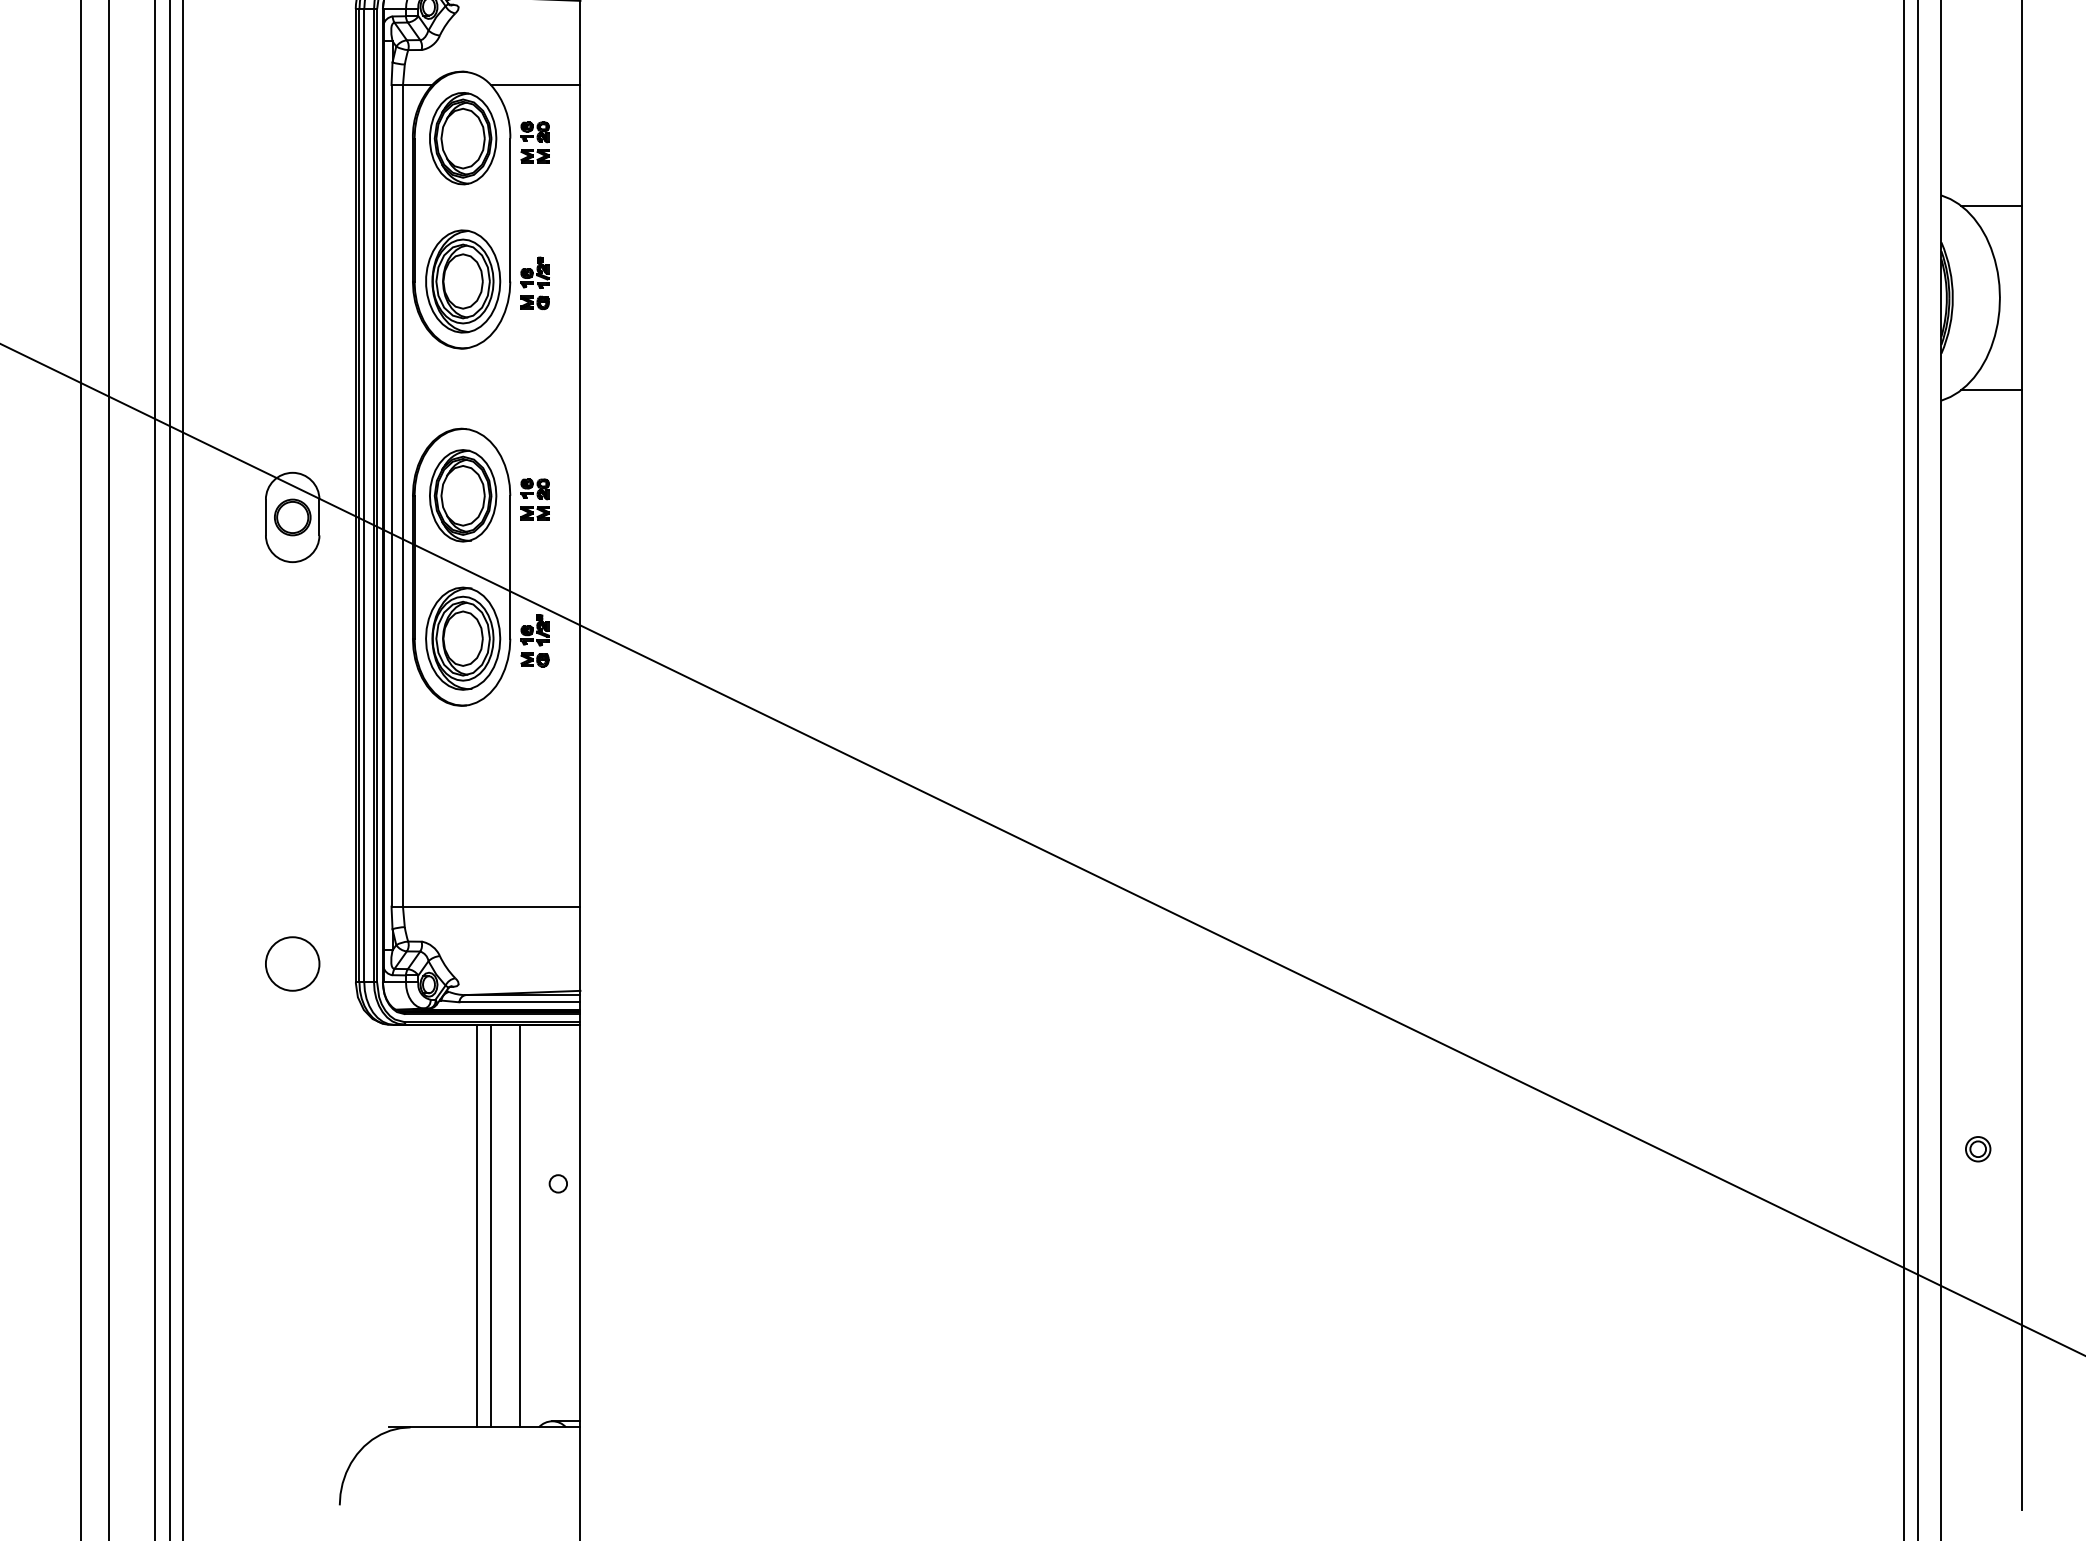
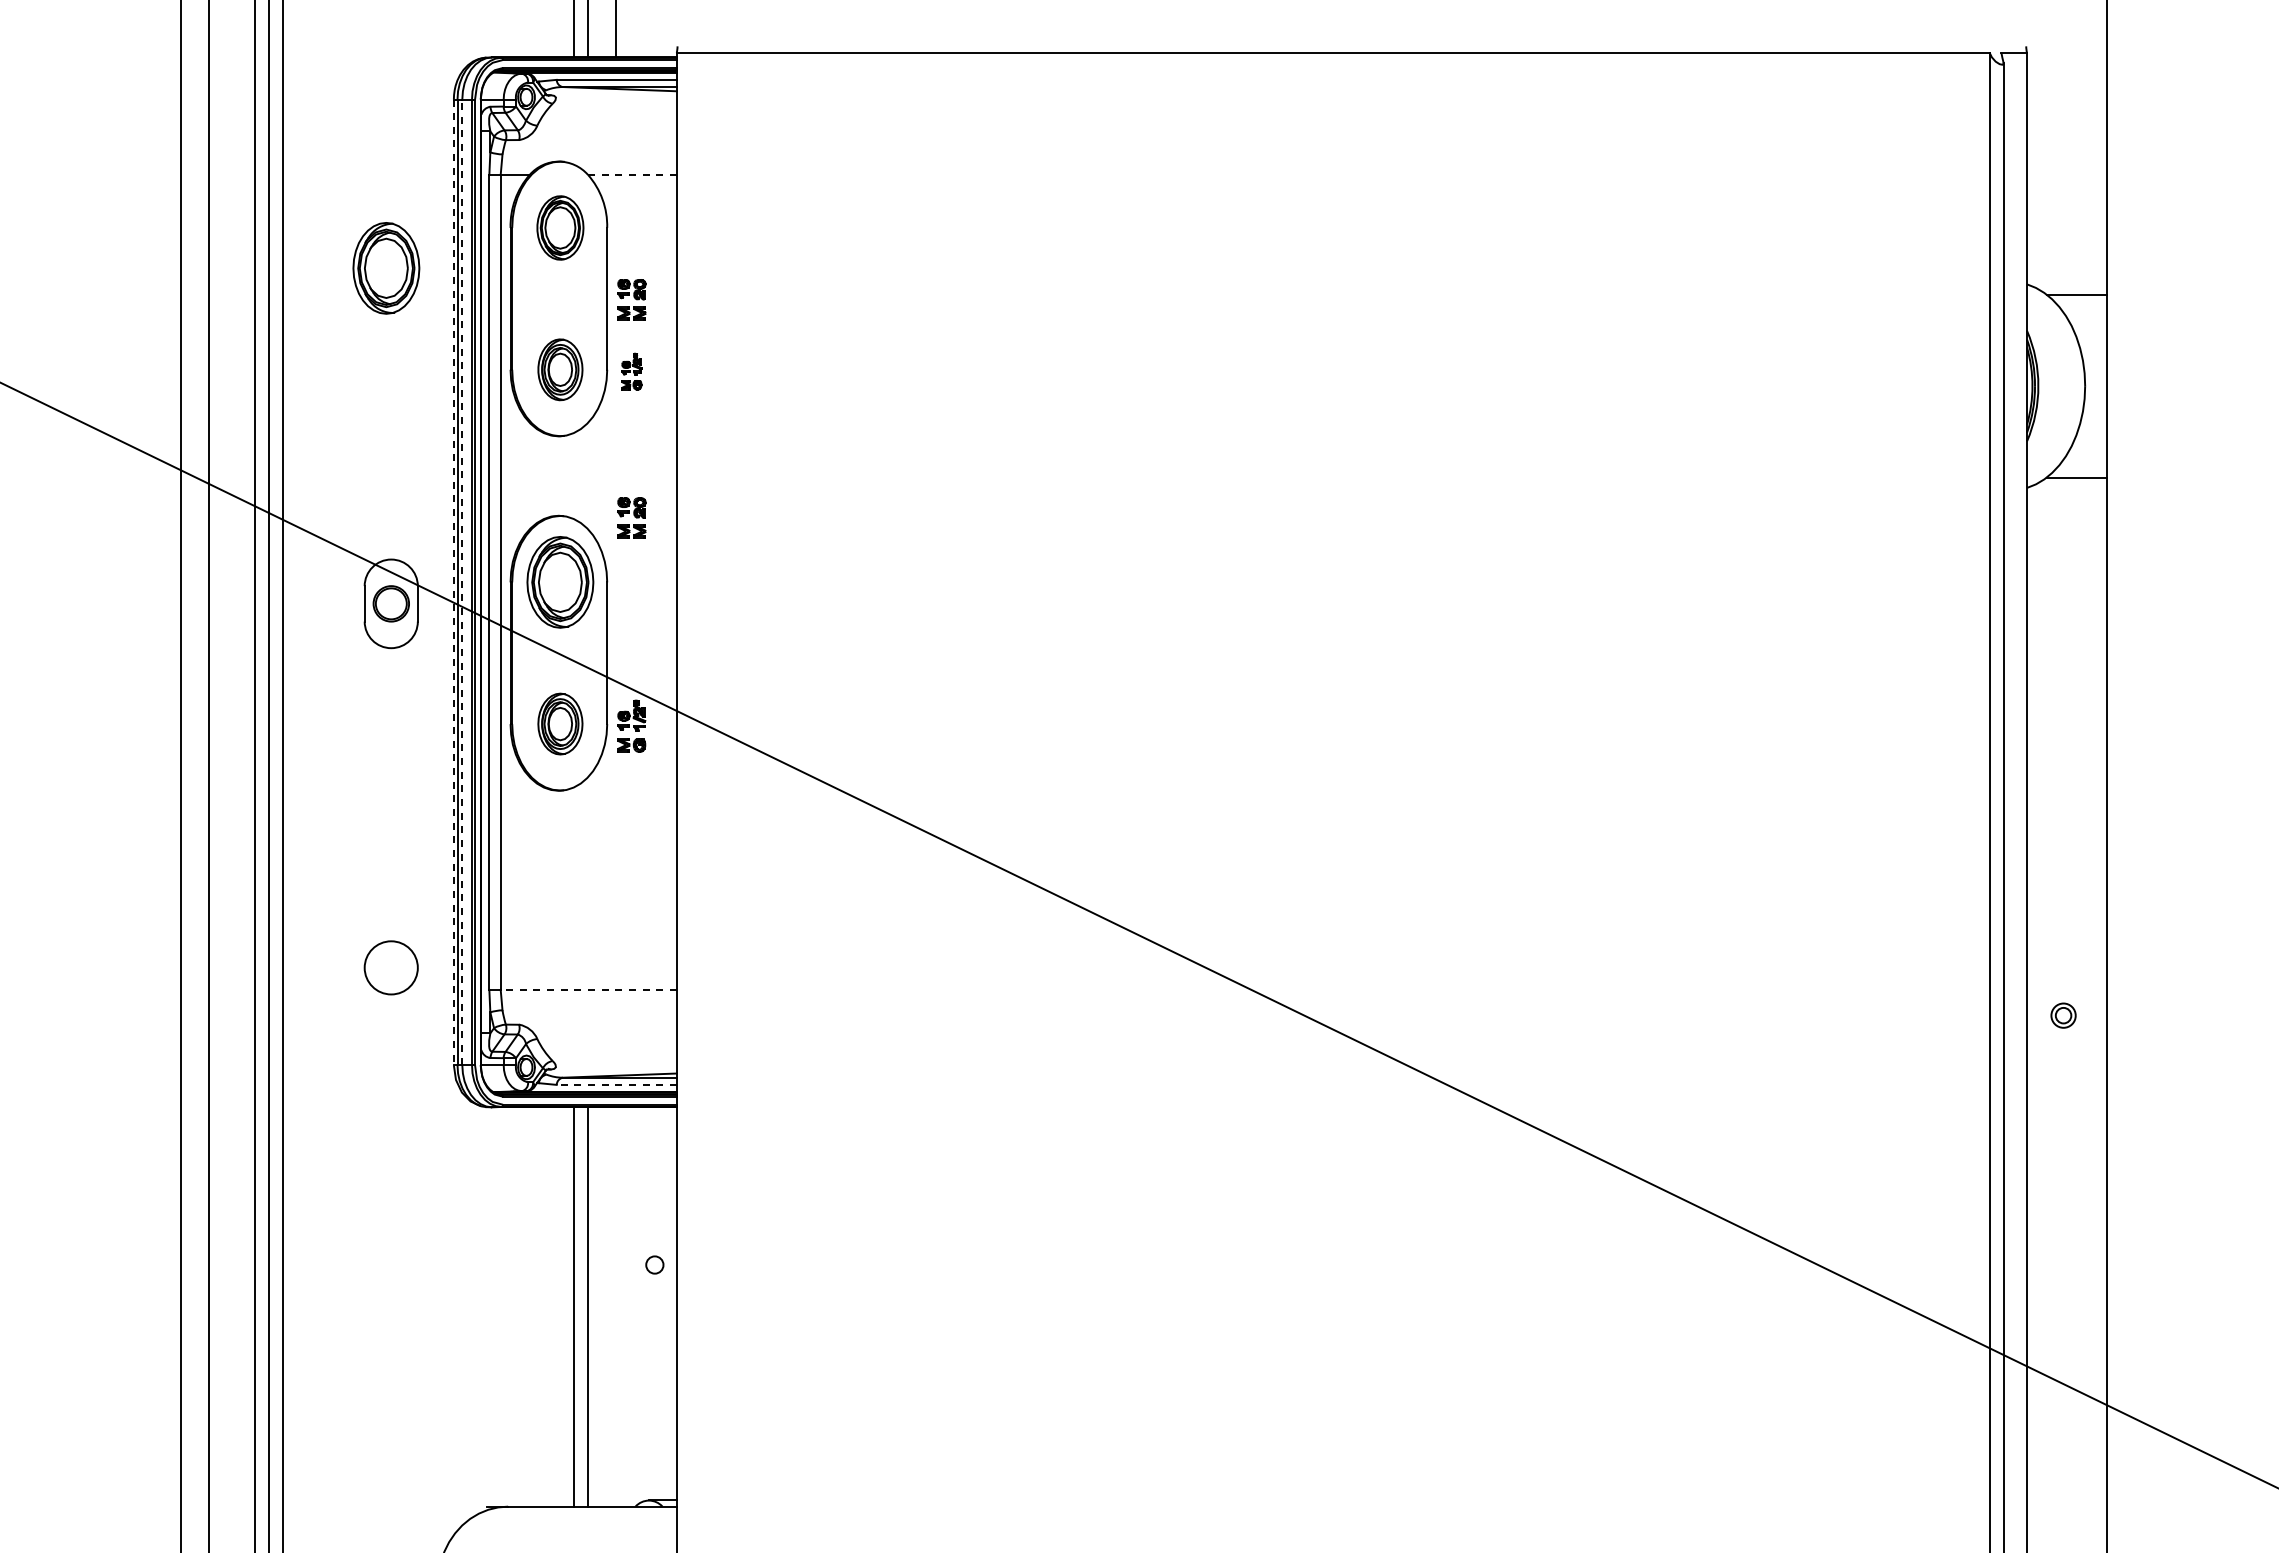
line: (535, 84) -> (632, 174), solid -> dashed
part: (463, 138) -> (560, 227), size x0.7
part: (534, 142) -> (631, 299), moved
part: (287, 179) -> (386, 268), added
part: (463, 281) -> (560, 369), size x0.6
part: (534, 283) -> (631, 371), size x0.7
line: (355, 495) -> (453, 582), solid -> dashed
line: (364, 495) -> (462, 582), solid -> dashed
part: (534, 498) -> (631, 517), moved
part: (463, 638) -> (560, 723), size x0.6
line: (491, 906) -> (588, 989), solid -> dashed
circle: (291, 963) -> (390, 967), moved
line: (519, 1001) -> (616, 1084), solid -> dashed
part: (1978, 1149) -> (2063, 1015), moved
line: (519, 1225) -> (616, 1306), removed

